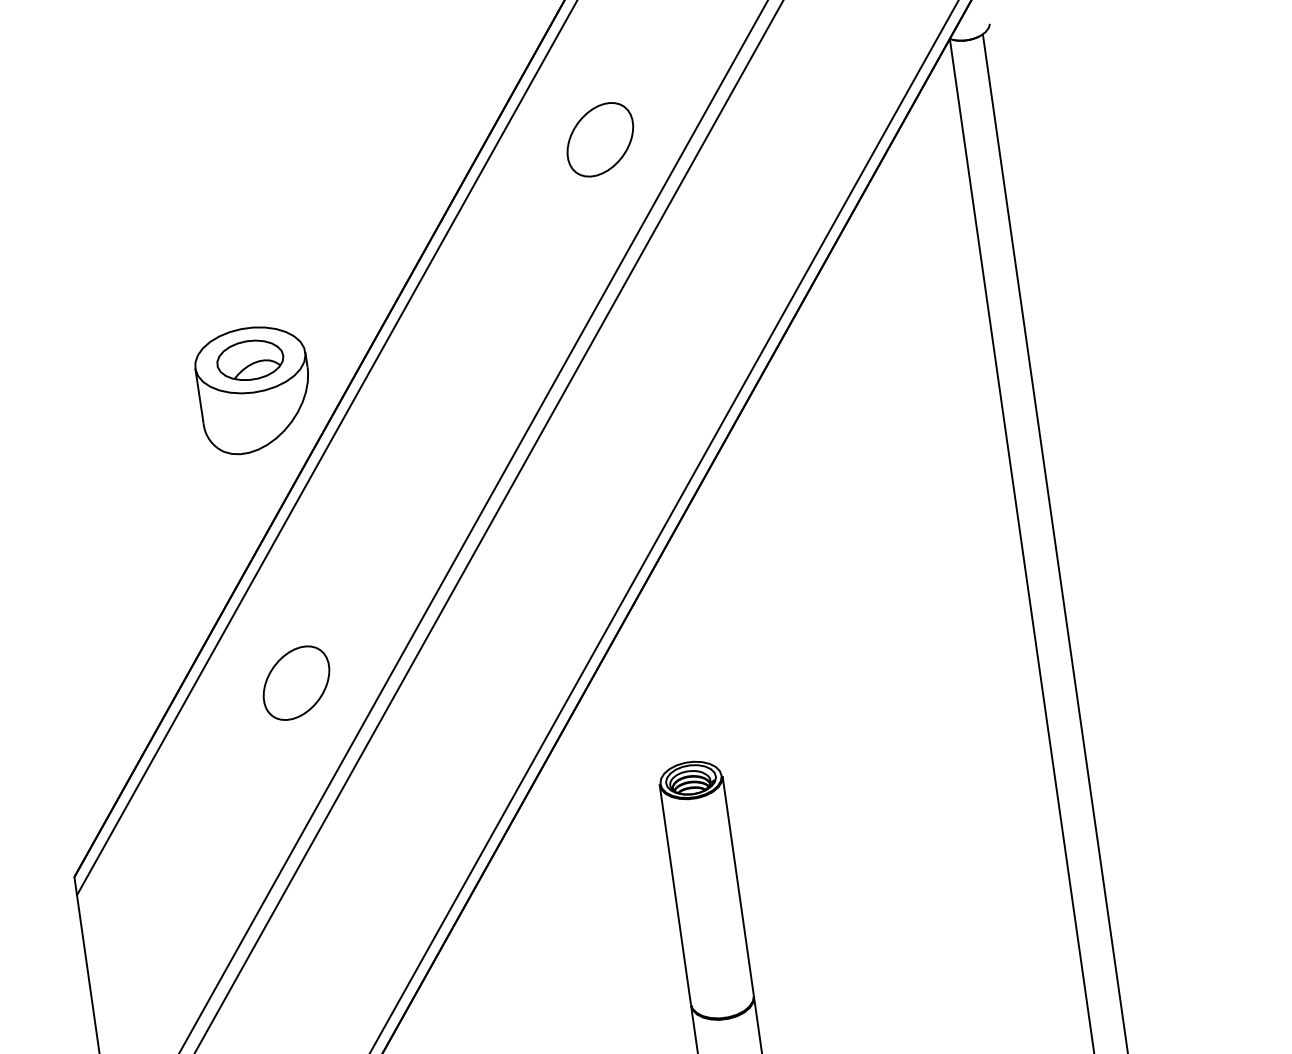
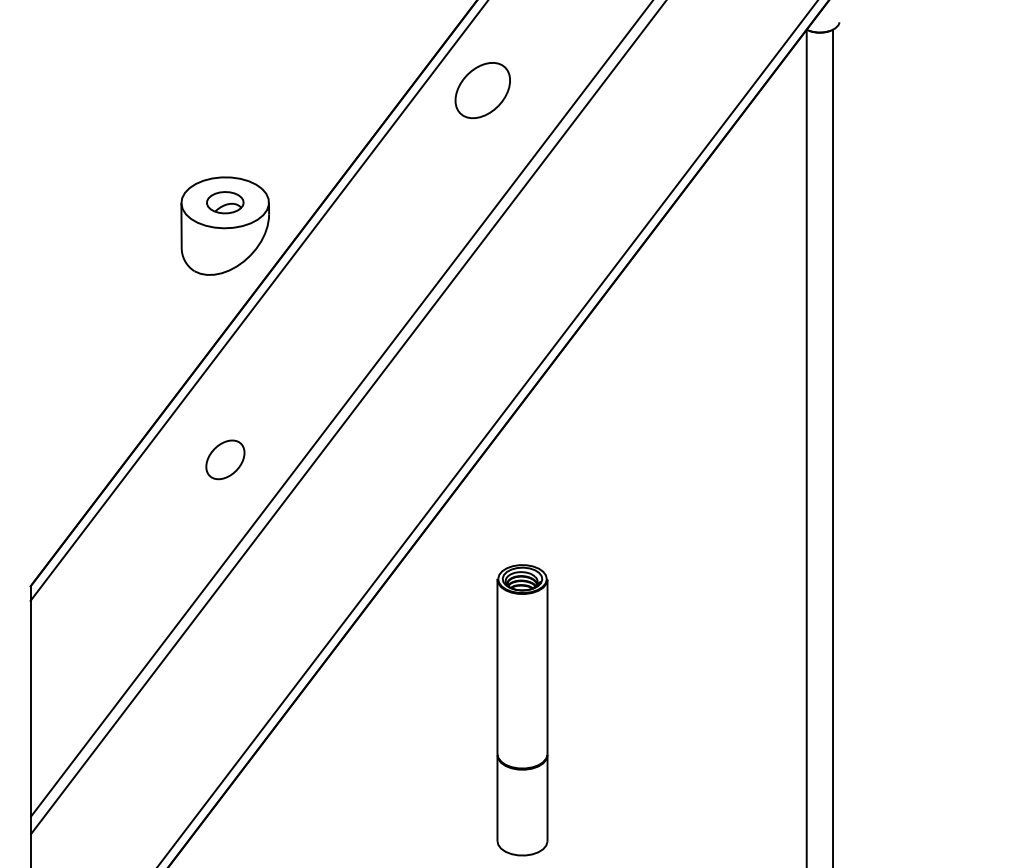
part: (599, 139) -> (482, 90), moved
part: (250, 359) -> (225, 202), size x0.7
part: (296, 682) -> (225, 459), size x0.7

